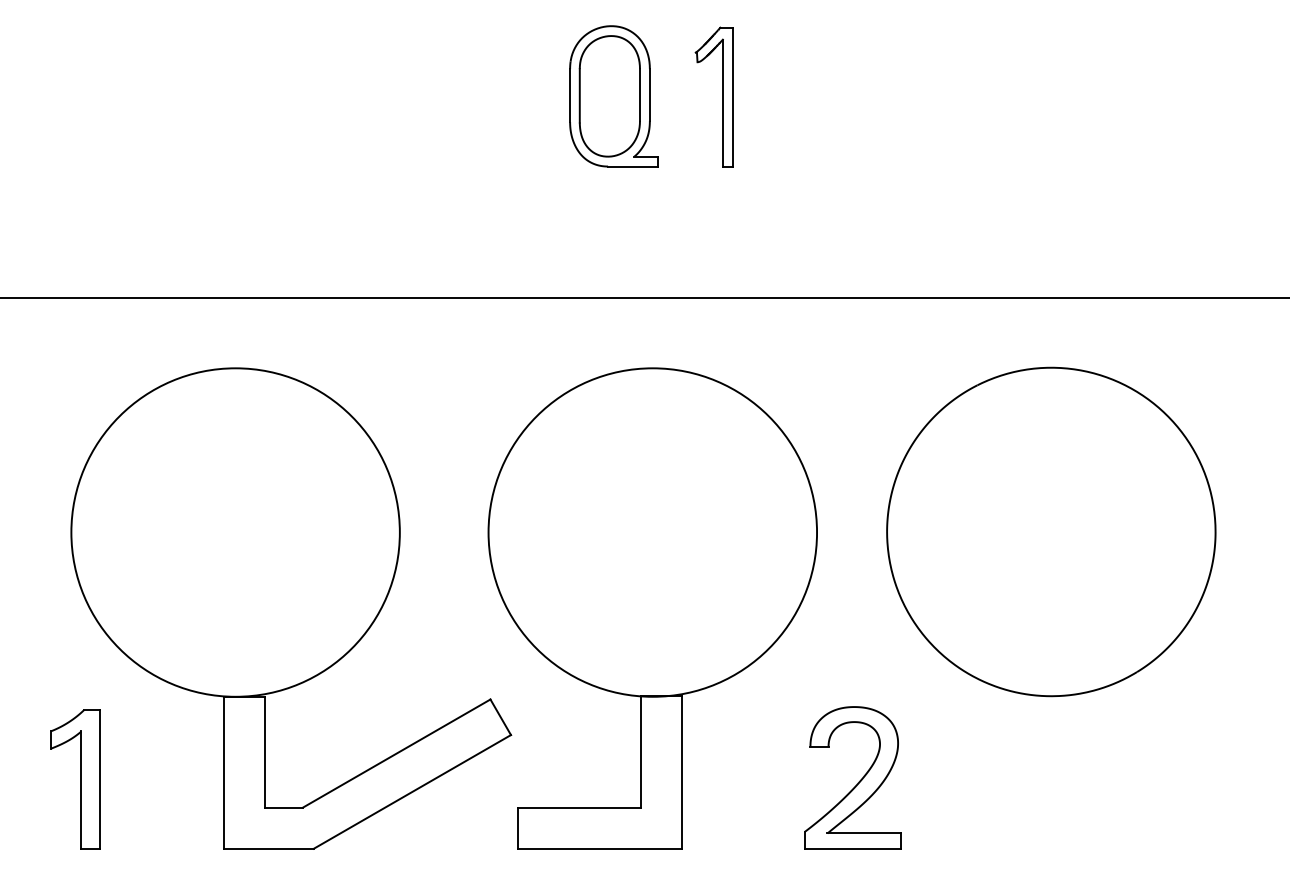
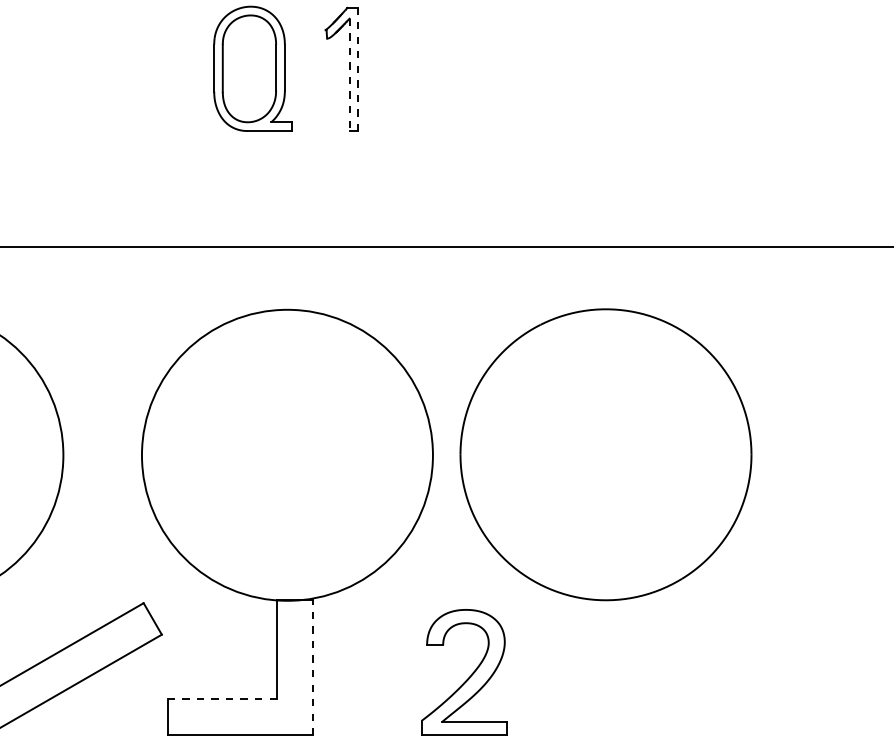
line: (732, 97) -> (358, 69), solid -> dashed
line: (722, 103) -> (349, 75), solid -> dashed
part: (1051, 531) -> (606, 454), moved
line: (681, 771) -> (312, 666), solid -> dashed
line: (579, 807) -> (222, 698), solid -> dashed

